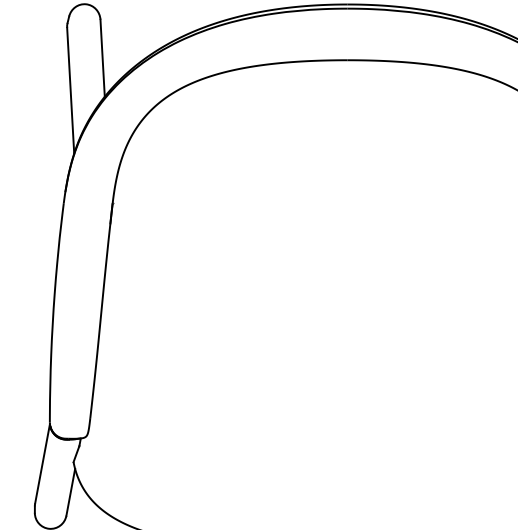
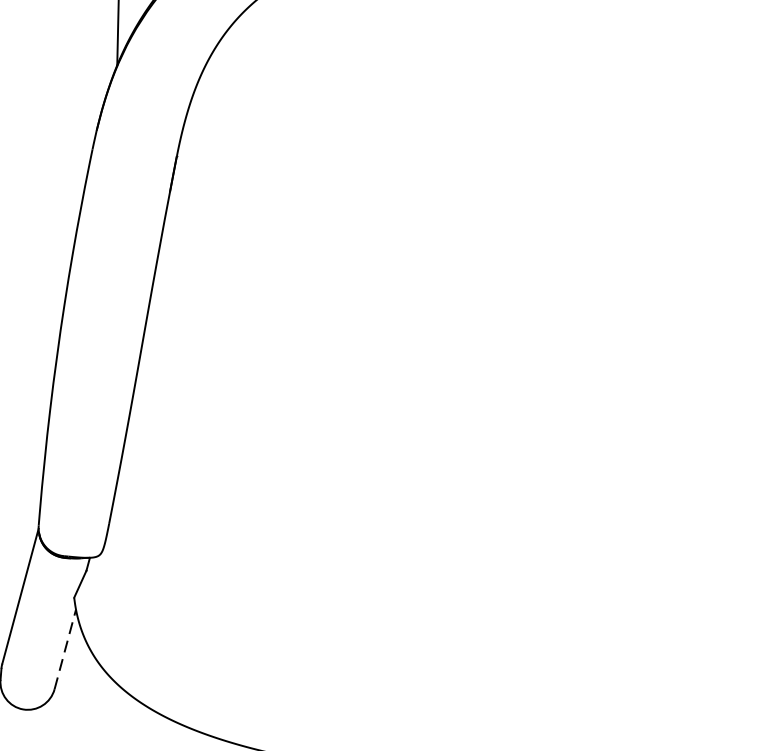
line: (70, 492) -> (64, 649), solid -> dashed

